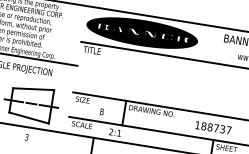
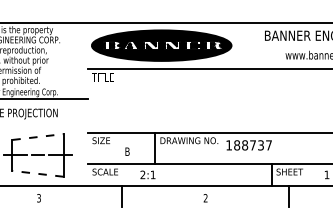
line: (33, 89) -> (37, 137), solid -> dashed
line: (28, 117) -> (37, 173), solid -> dashed
text: (212, 127) -> (248, 145), moved

